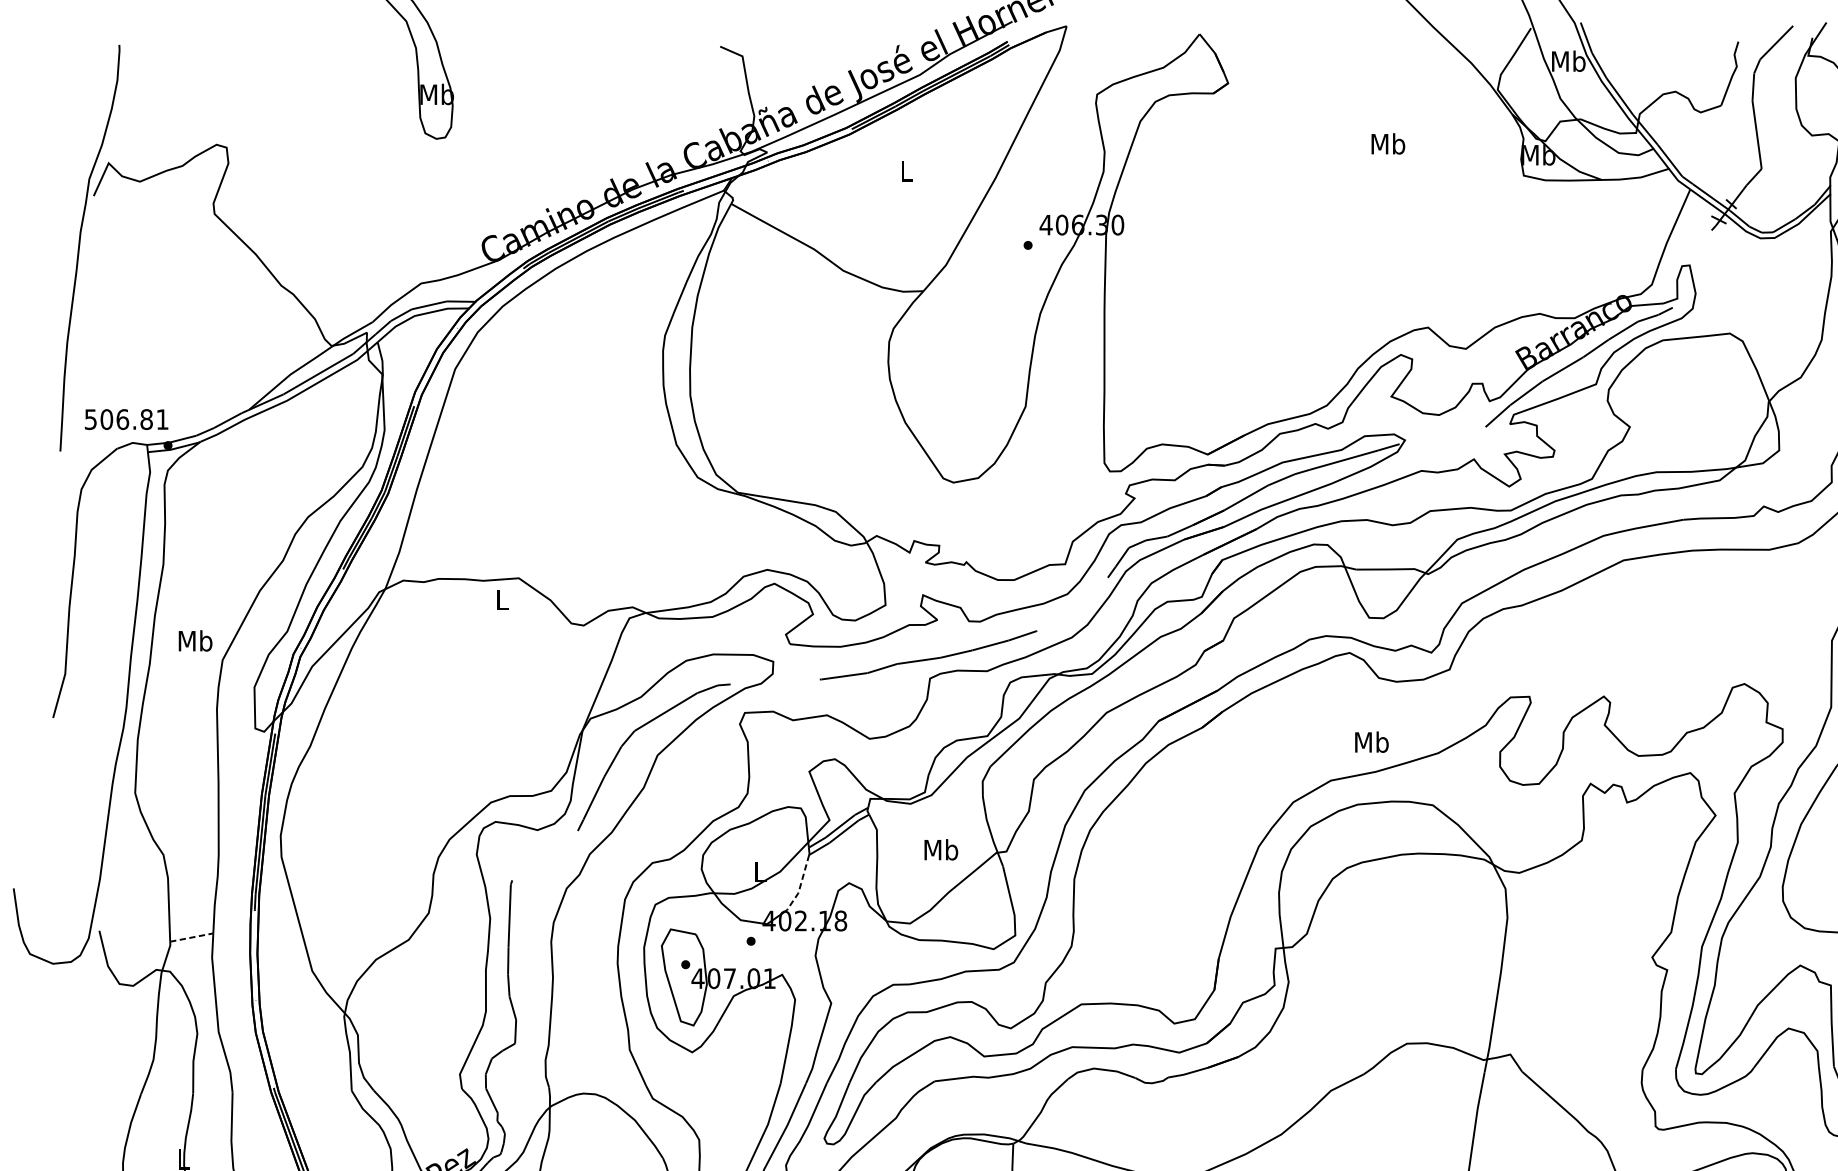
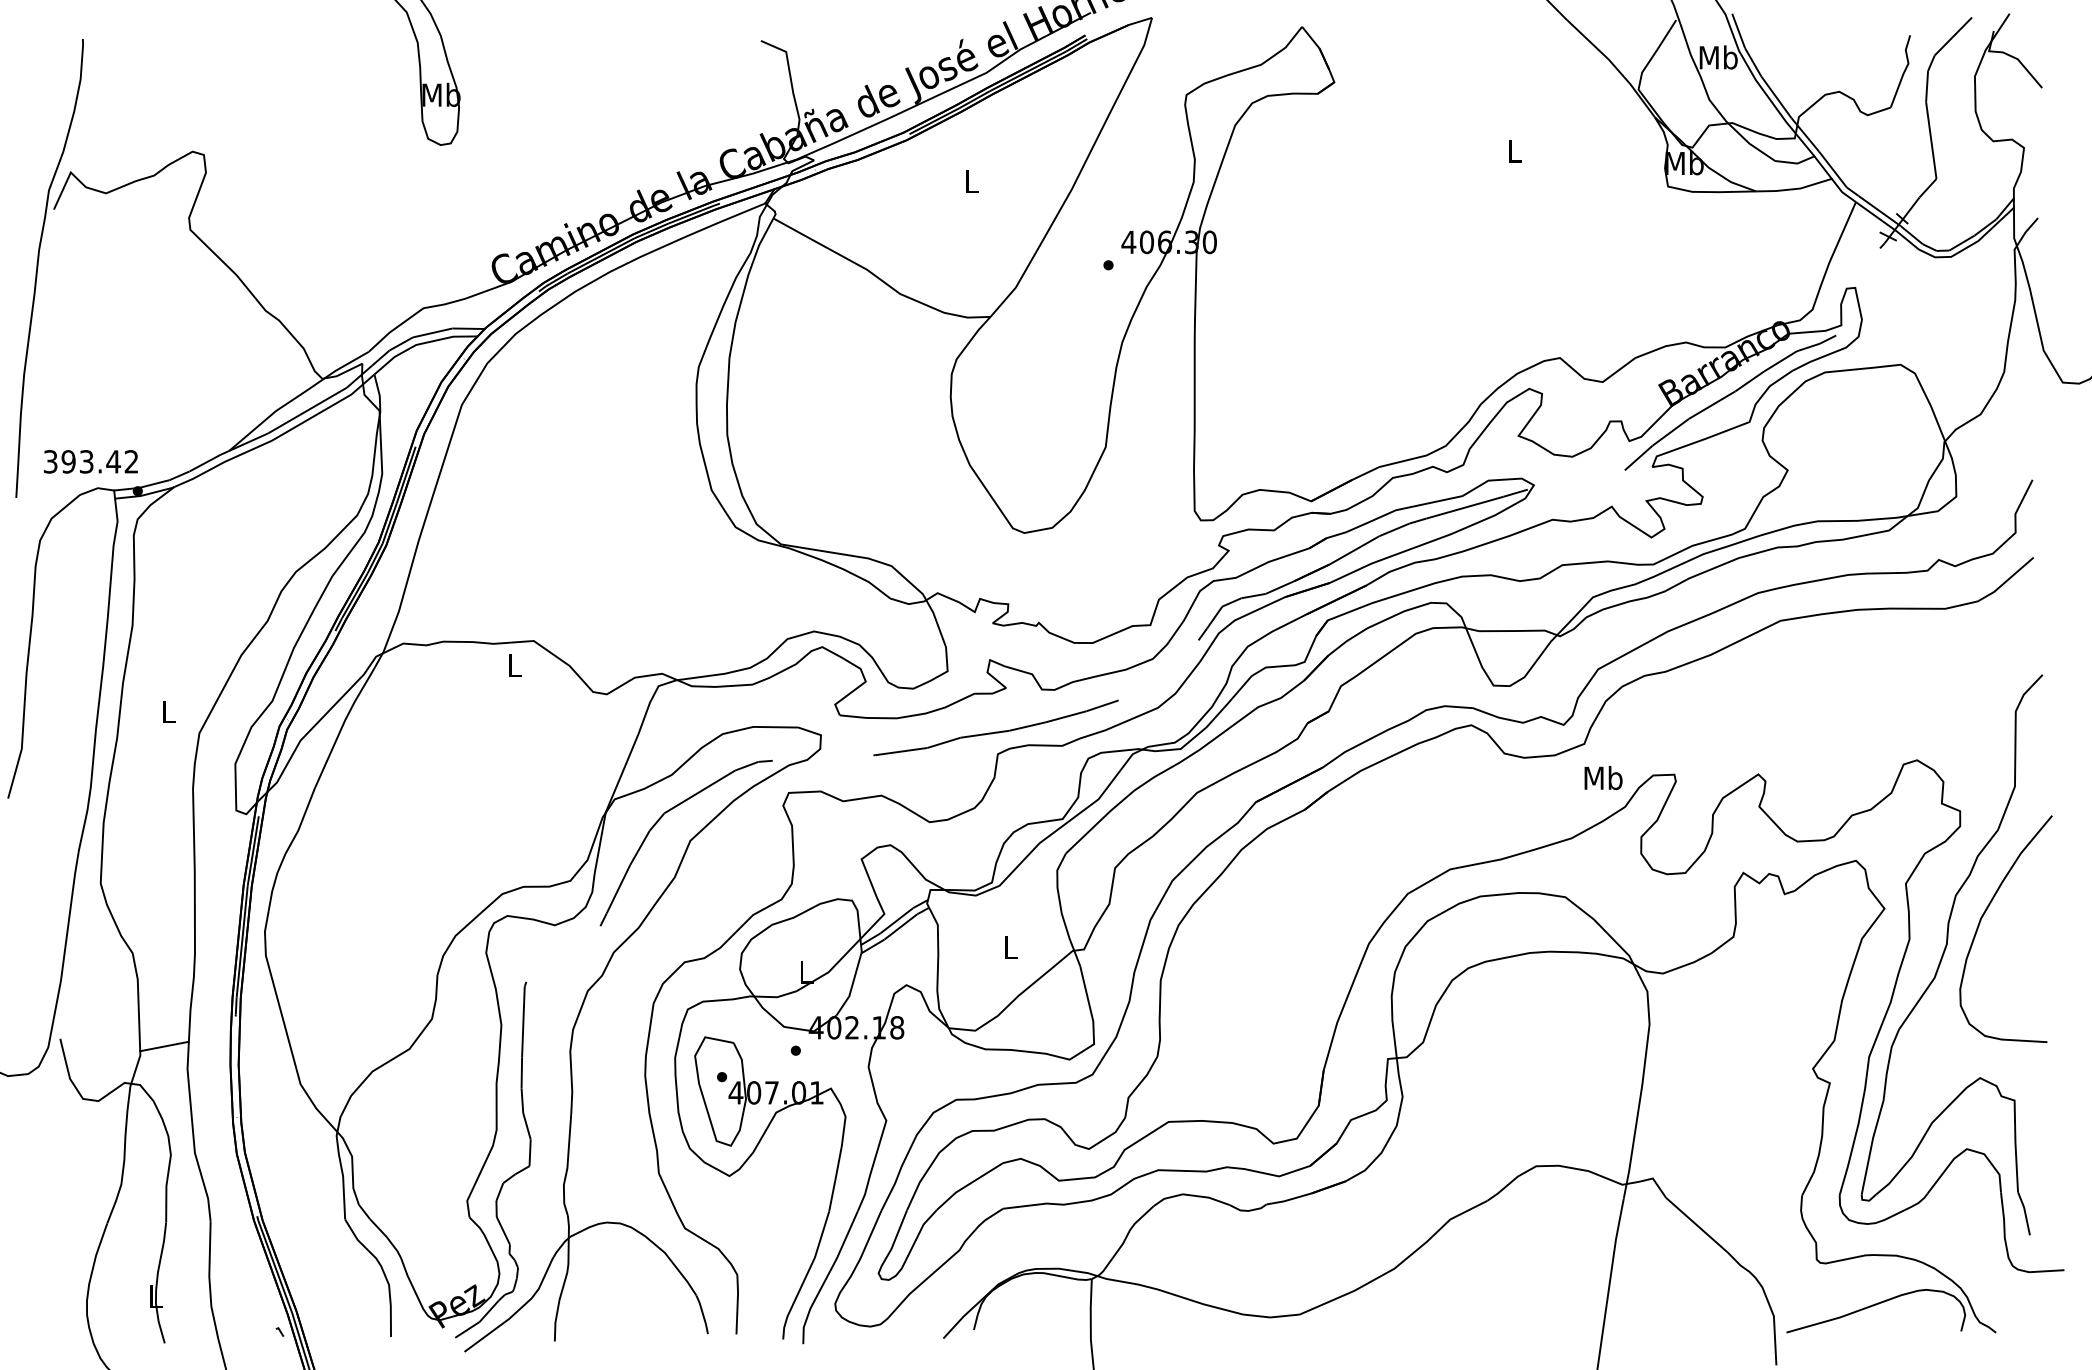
text: (1388, 143) -> (1515, 150), Mb -> L
text: (127, 419) -> (91, 461), 506.81 -> 393.42
text: (195, 640) -> (168, 711), Mb -> L
text: (1371, 741) -> (1603, 777), moved
text: (941, 849) -> (1010, 947), Mb -> L
line: (801, 884) -> (852, 986), dashed -> solid
line: (191, 937) -> (164, 1046), dashed -> solid

